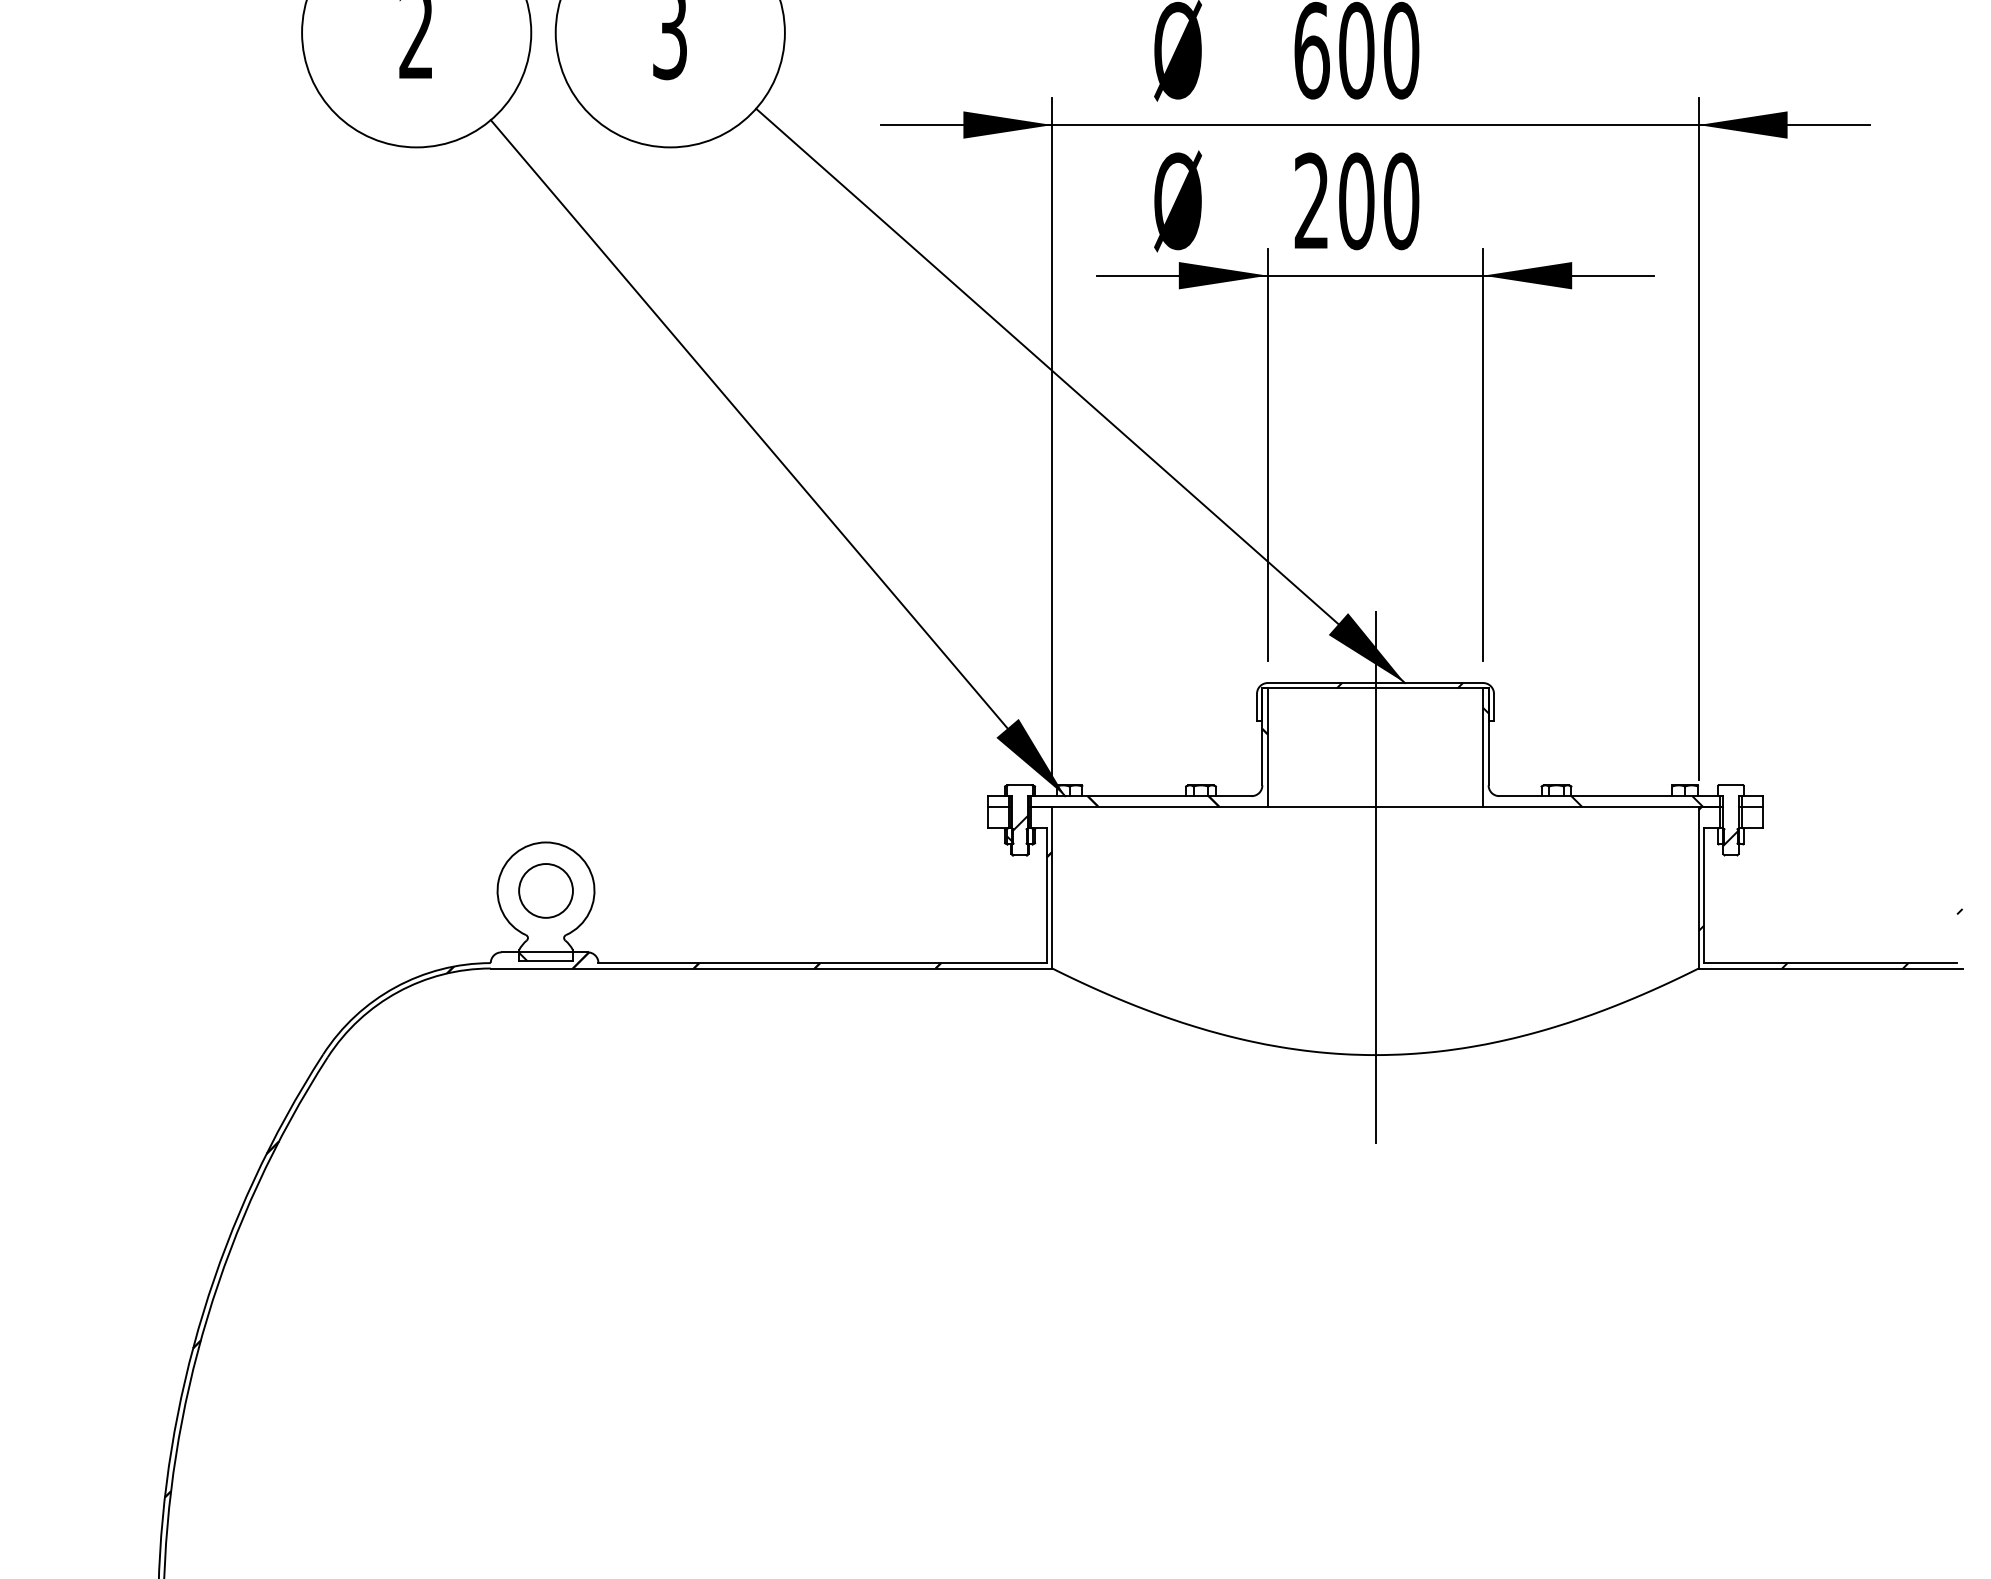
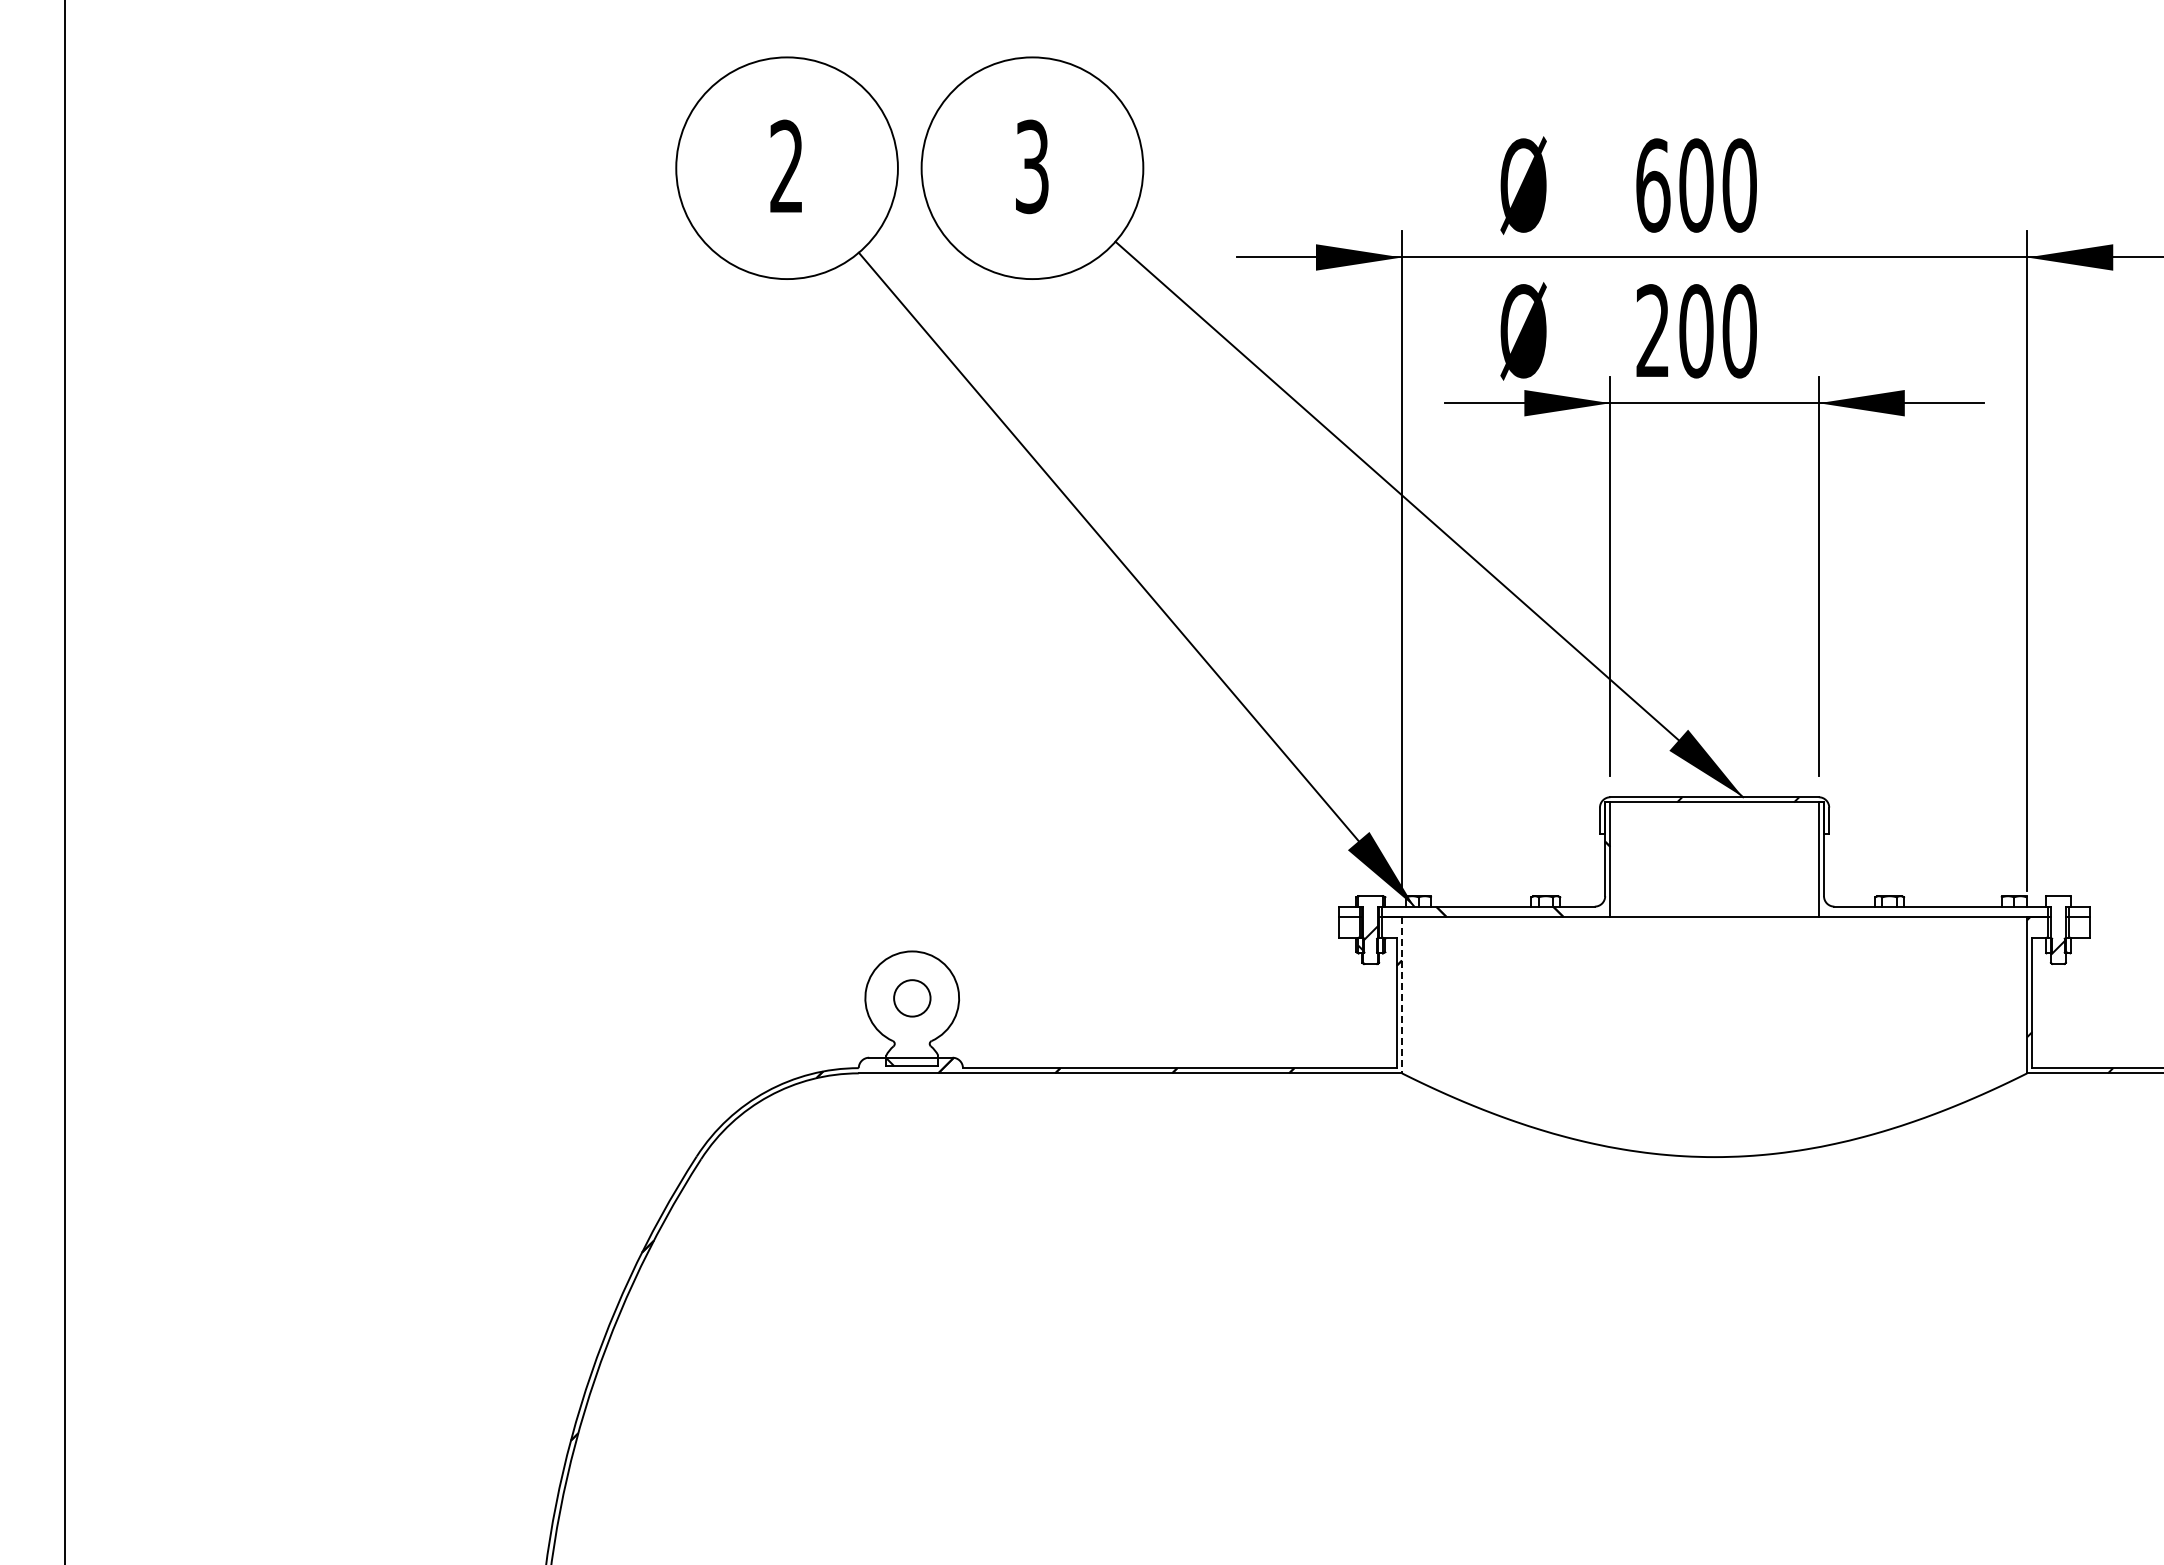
hatch: (1592, 757) -> (1924, 869), removed
line: (1375, 876) -> (1714, 984), removed
line: (1052, 888) -> (1402, 995), solid -> dashed
circle: (546, 891) -> (912, 998), size x0.7

